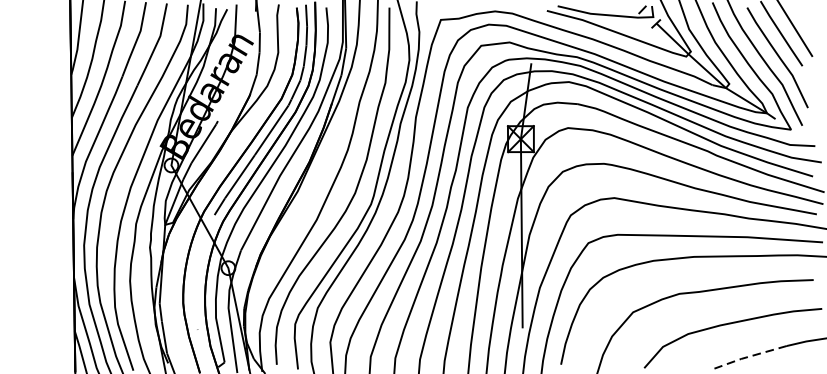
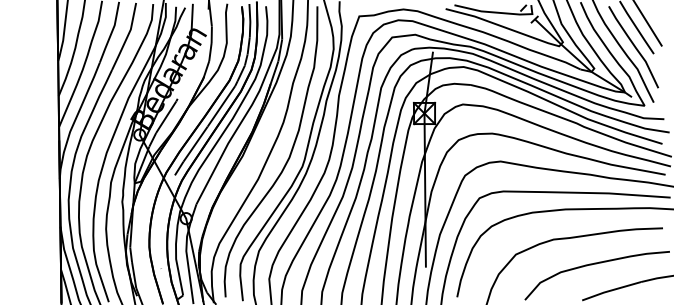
line: (750, 356) -> (611, 290), dashed -> solid

